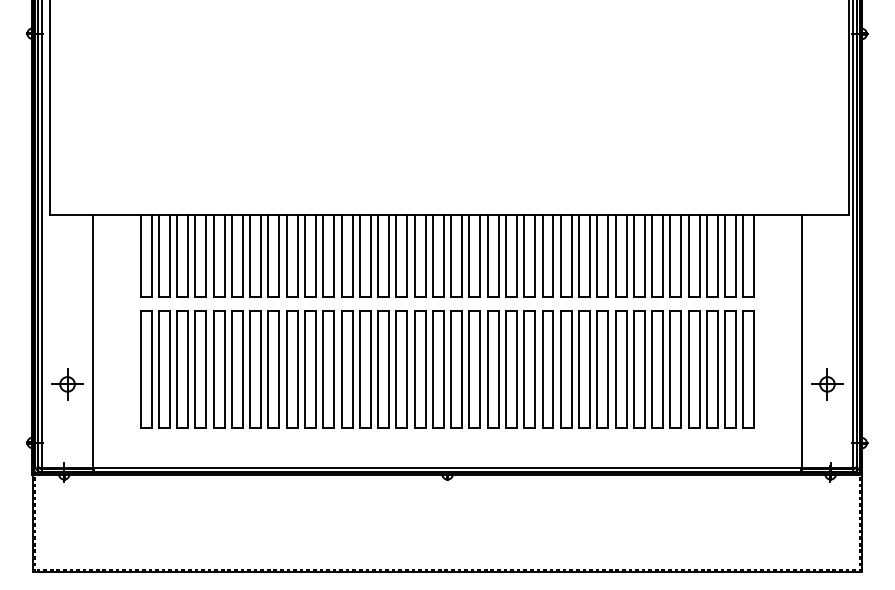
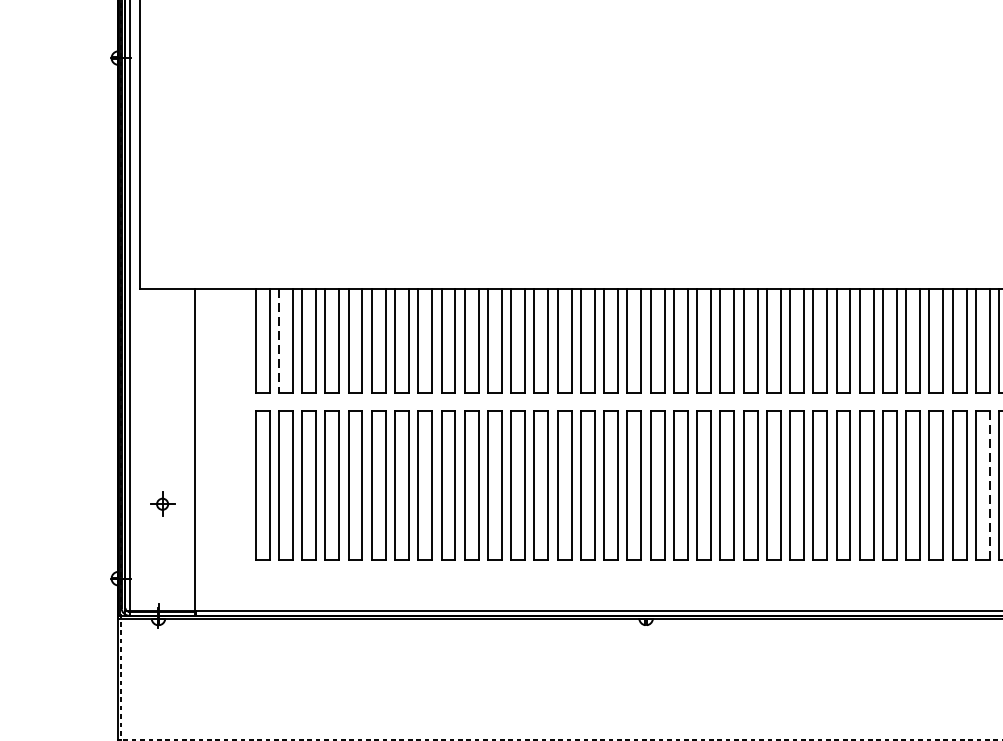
line: (158, 256) -> (278, 341), solid -> dashed
line: (717, 369) -> (989, 485), solid -> dashed
part: (67, 384) -> (162, 504), size x0.6

